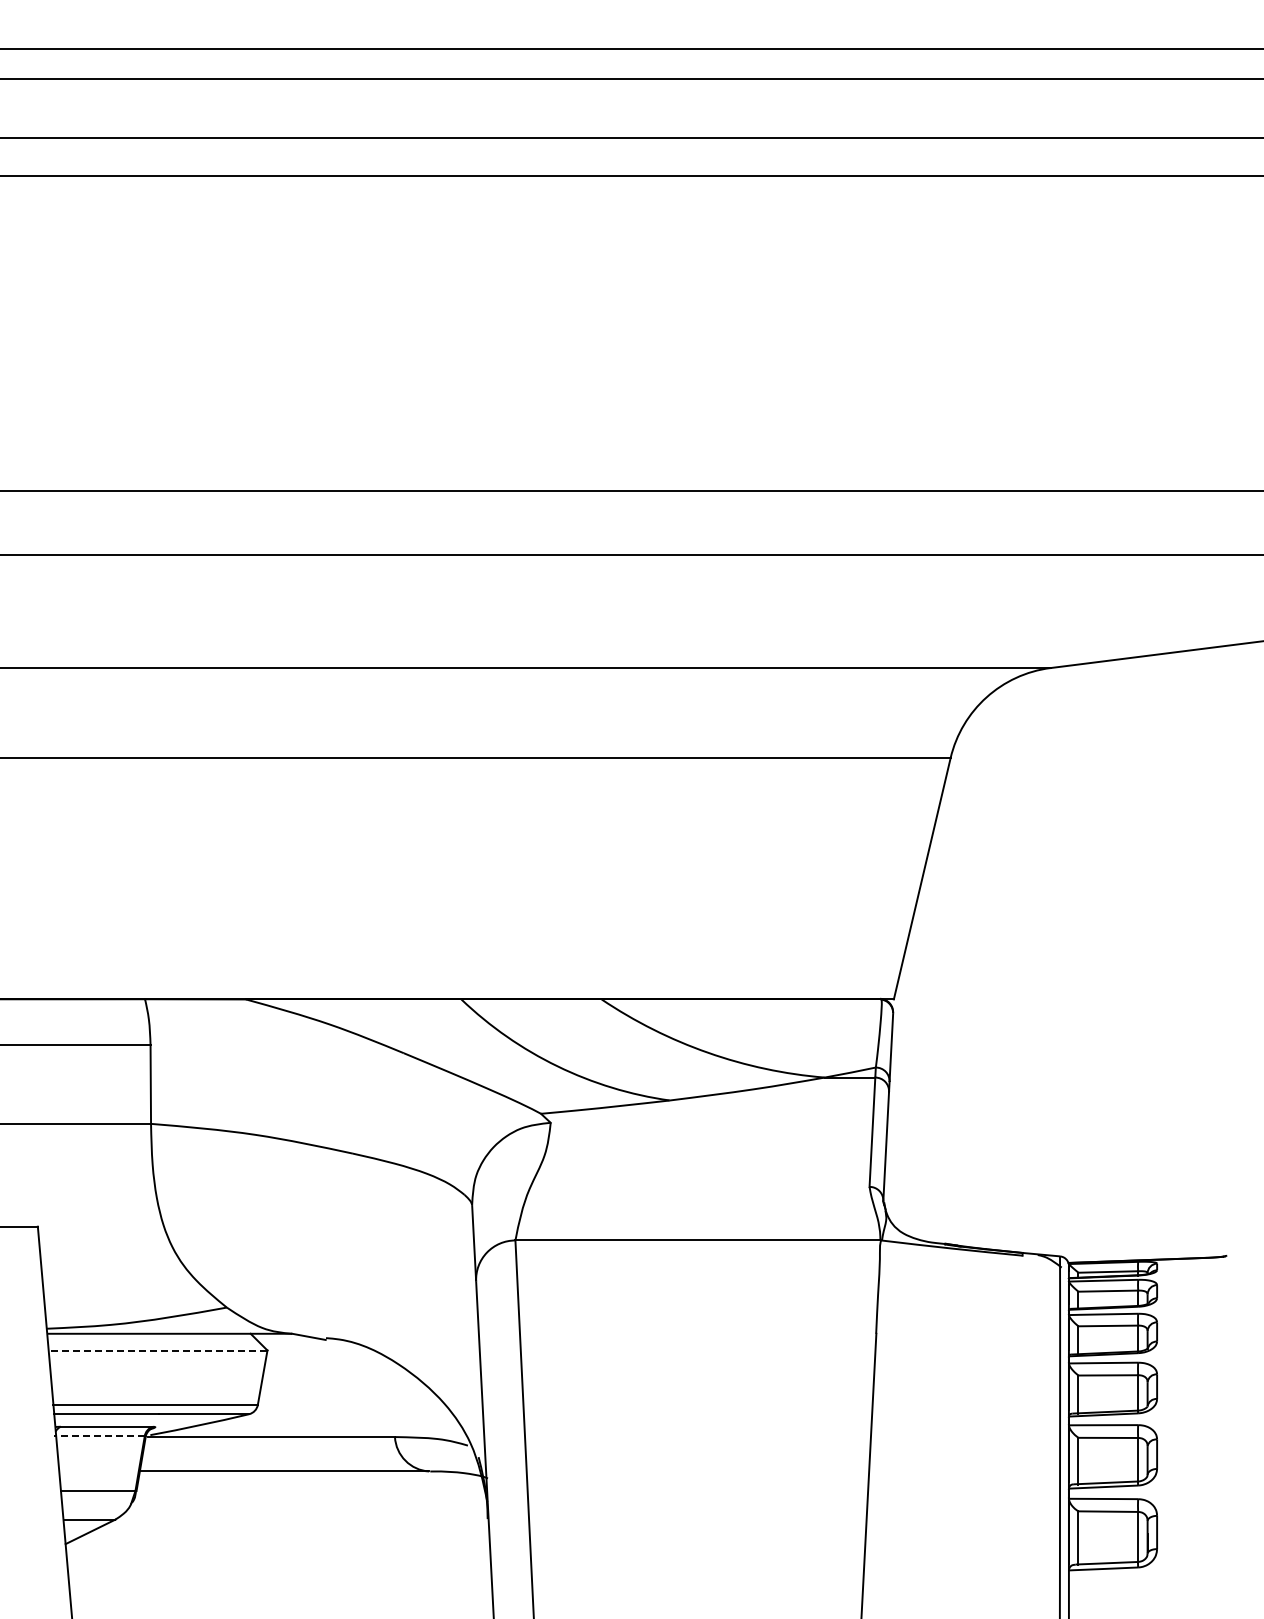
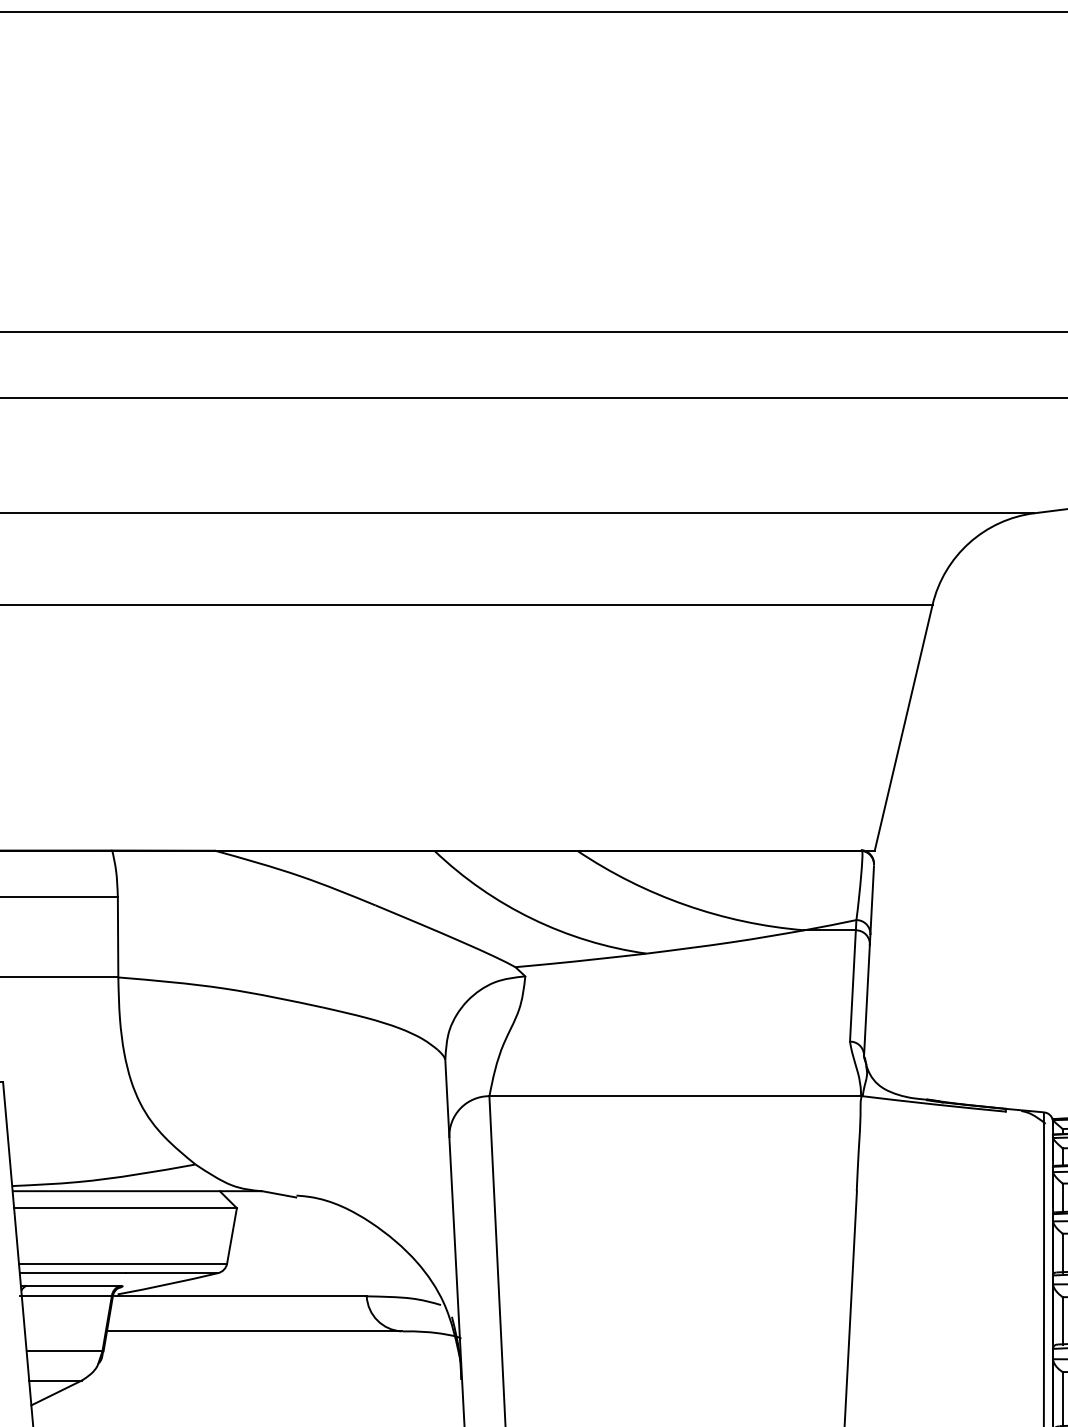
line: (157, 1350) -> (124, 1208), dashed -> solid
line: (99, 1436) -> (65, 1295), dashed -> solid

